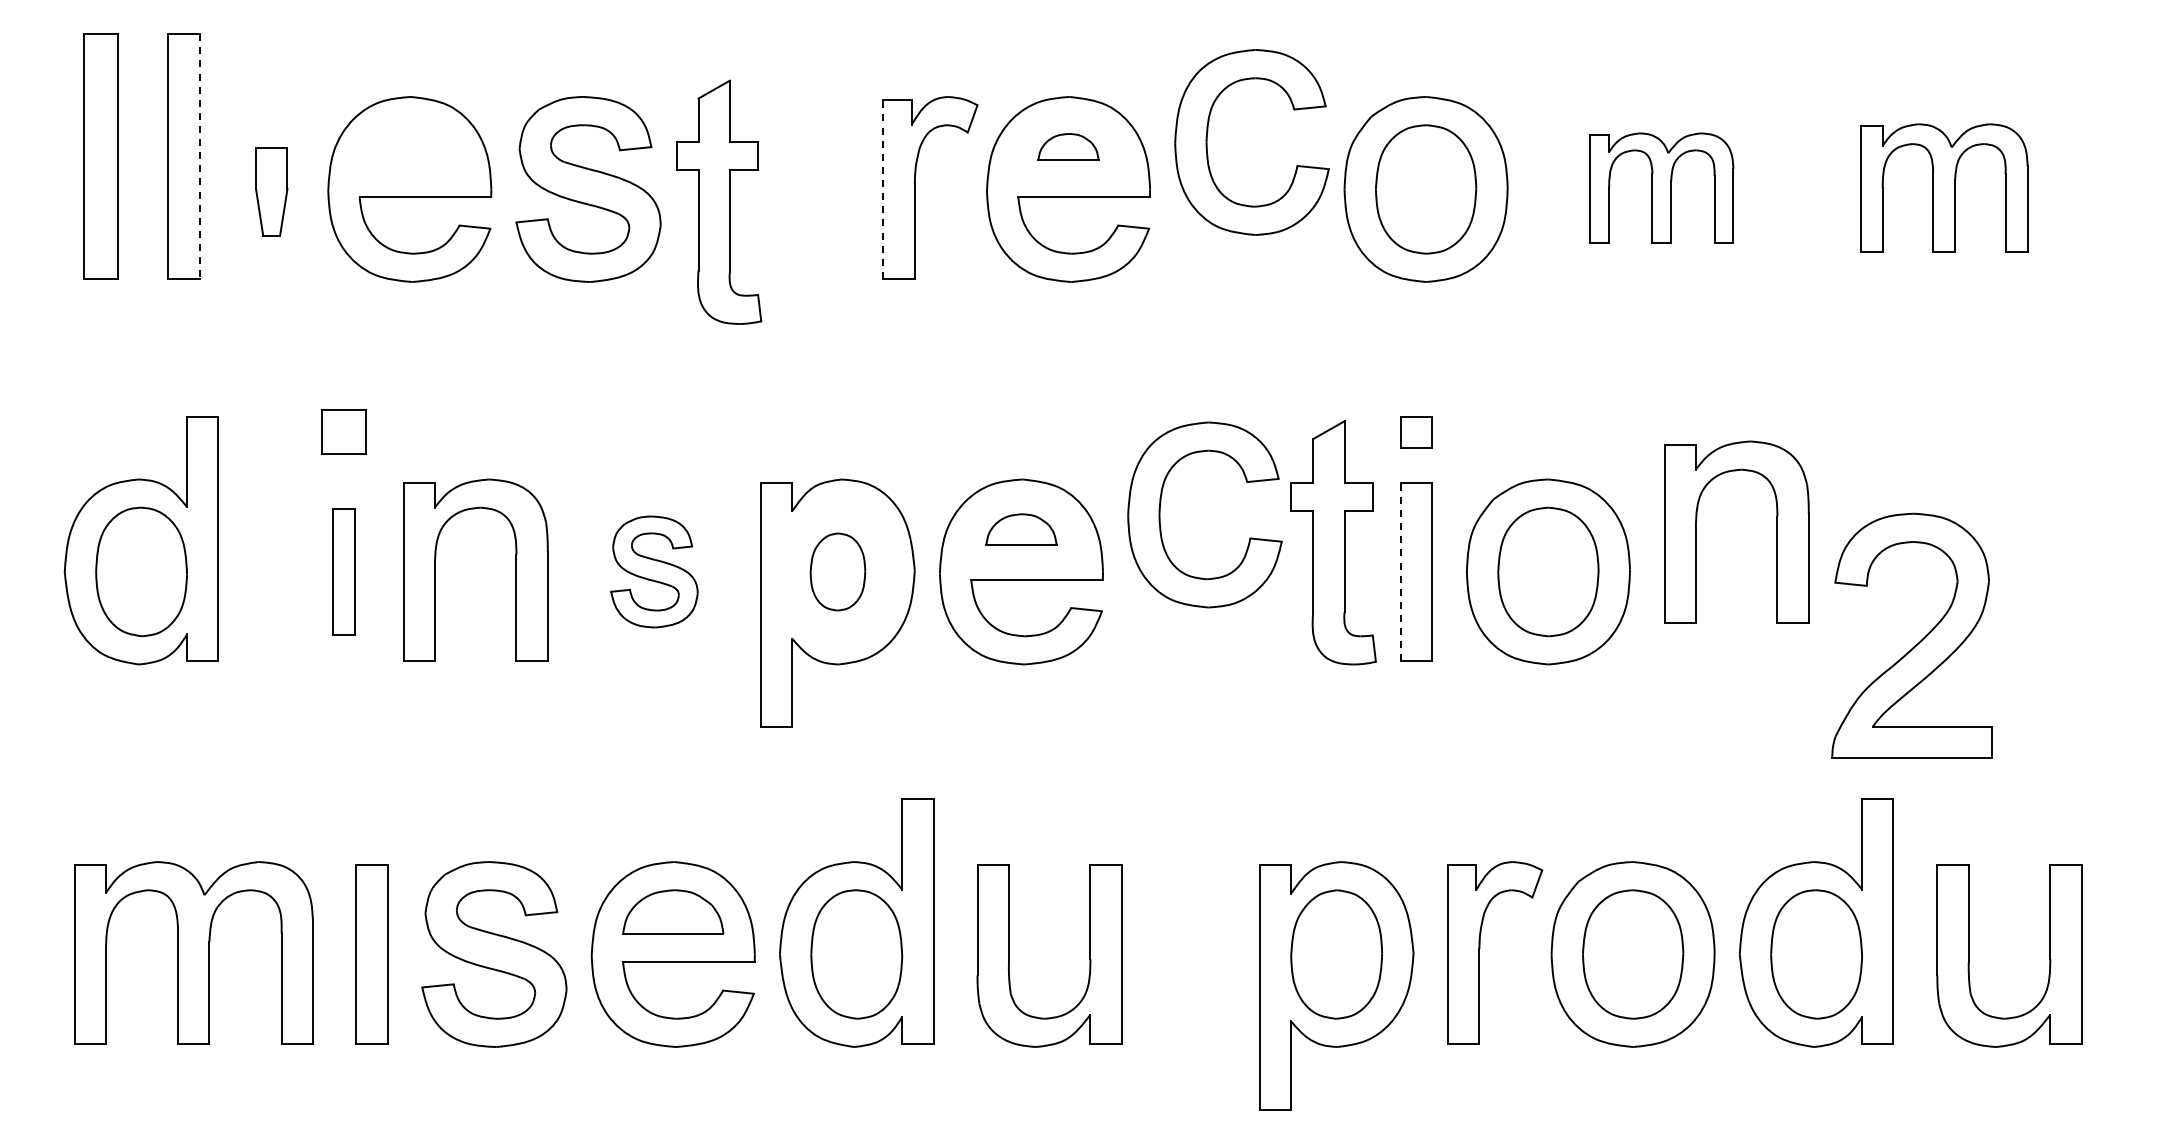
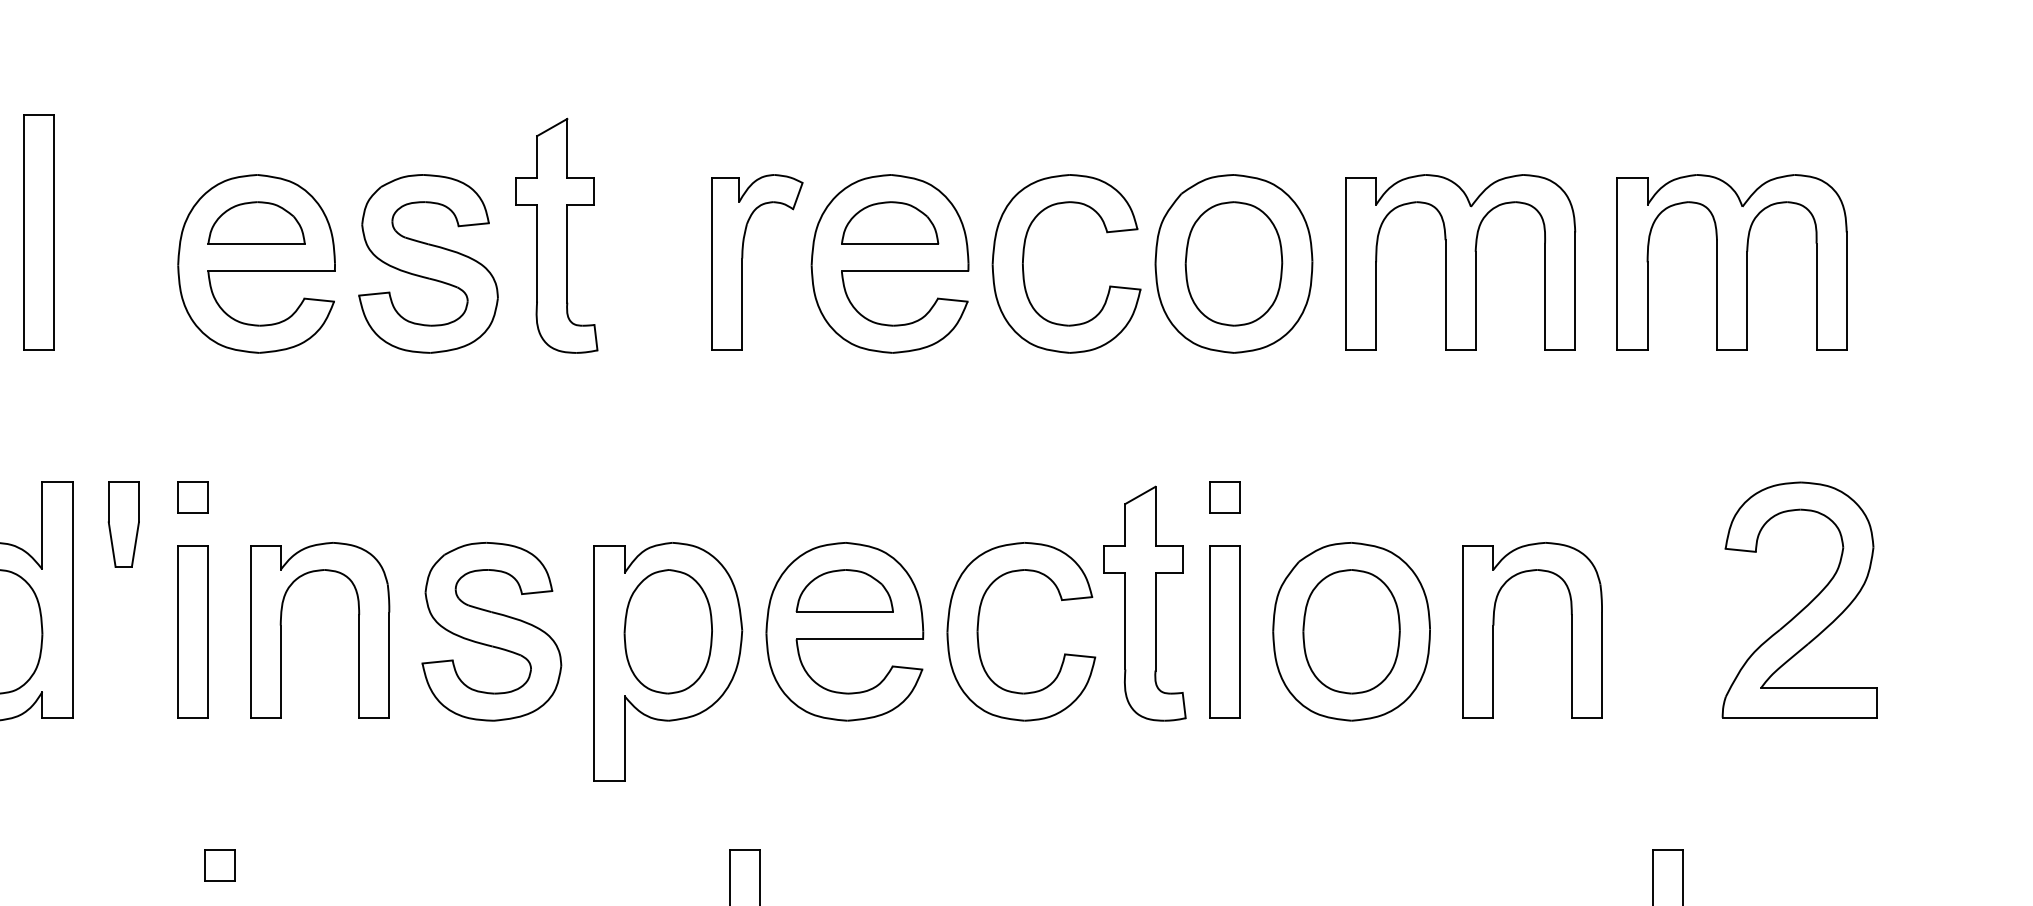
part: (1207, 142) -> (1023, 263), moved
part: (409, 146) -> (256, 222), added
part: (1068, 146) -> (890, 222), size x1.67
line: (199, 157) -> (54, 233), dashed -> solid
part: (1661, 187) -> (1460, 262), size x1.67
part: (1944, 187) -> (1732, 262), size x1.43
line: (883, 188) -> (712, 262), dashed -> solid
part: (271, 191) -> (123, 524), moved
part: (719, 201) -> (557, 235), moved
part: (343, 432) -> (192, 497), size x0.71
part: (1160, 514) -> (978, 631), moved
part: (1021, 529) -> (844, 590), size x1.43
part: (1696, 531) -> (1494, 629), moved
part: (343, 571) -> (192, 631), size x1.43
part: (654, 571) -> (491, 631), size x1.67
part: (837, 571) -> (667, 631), size x1.67
line: (1401, 571) -> (1210, 631), dashed -> solid
part: (1915, 644) -> (1802, 608), moved
part: (371, 814) -> (219, 865), added

